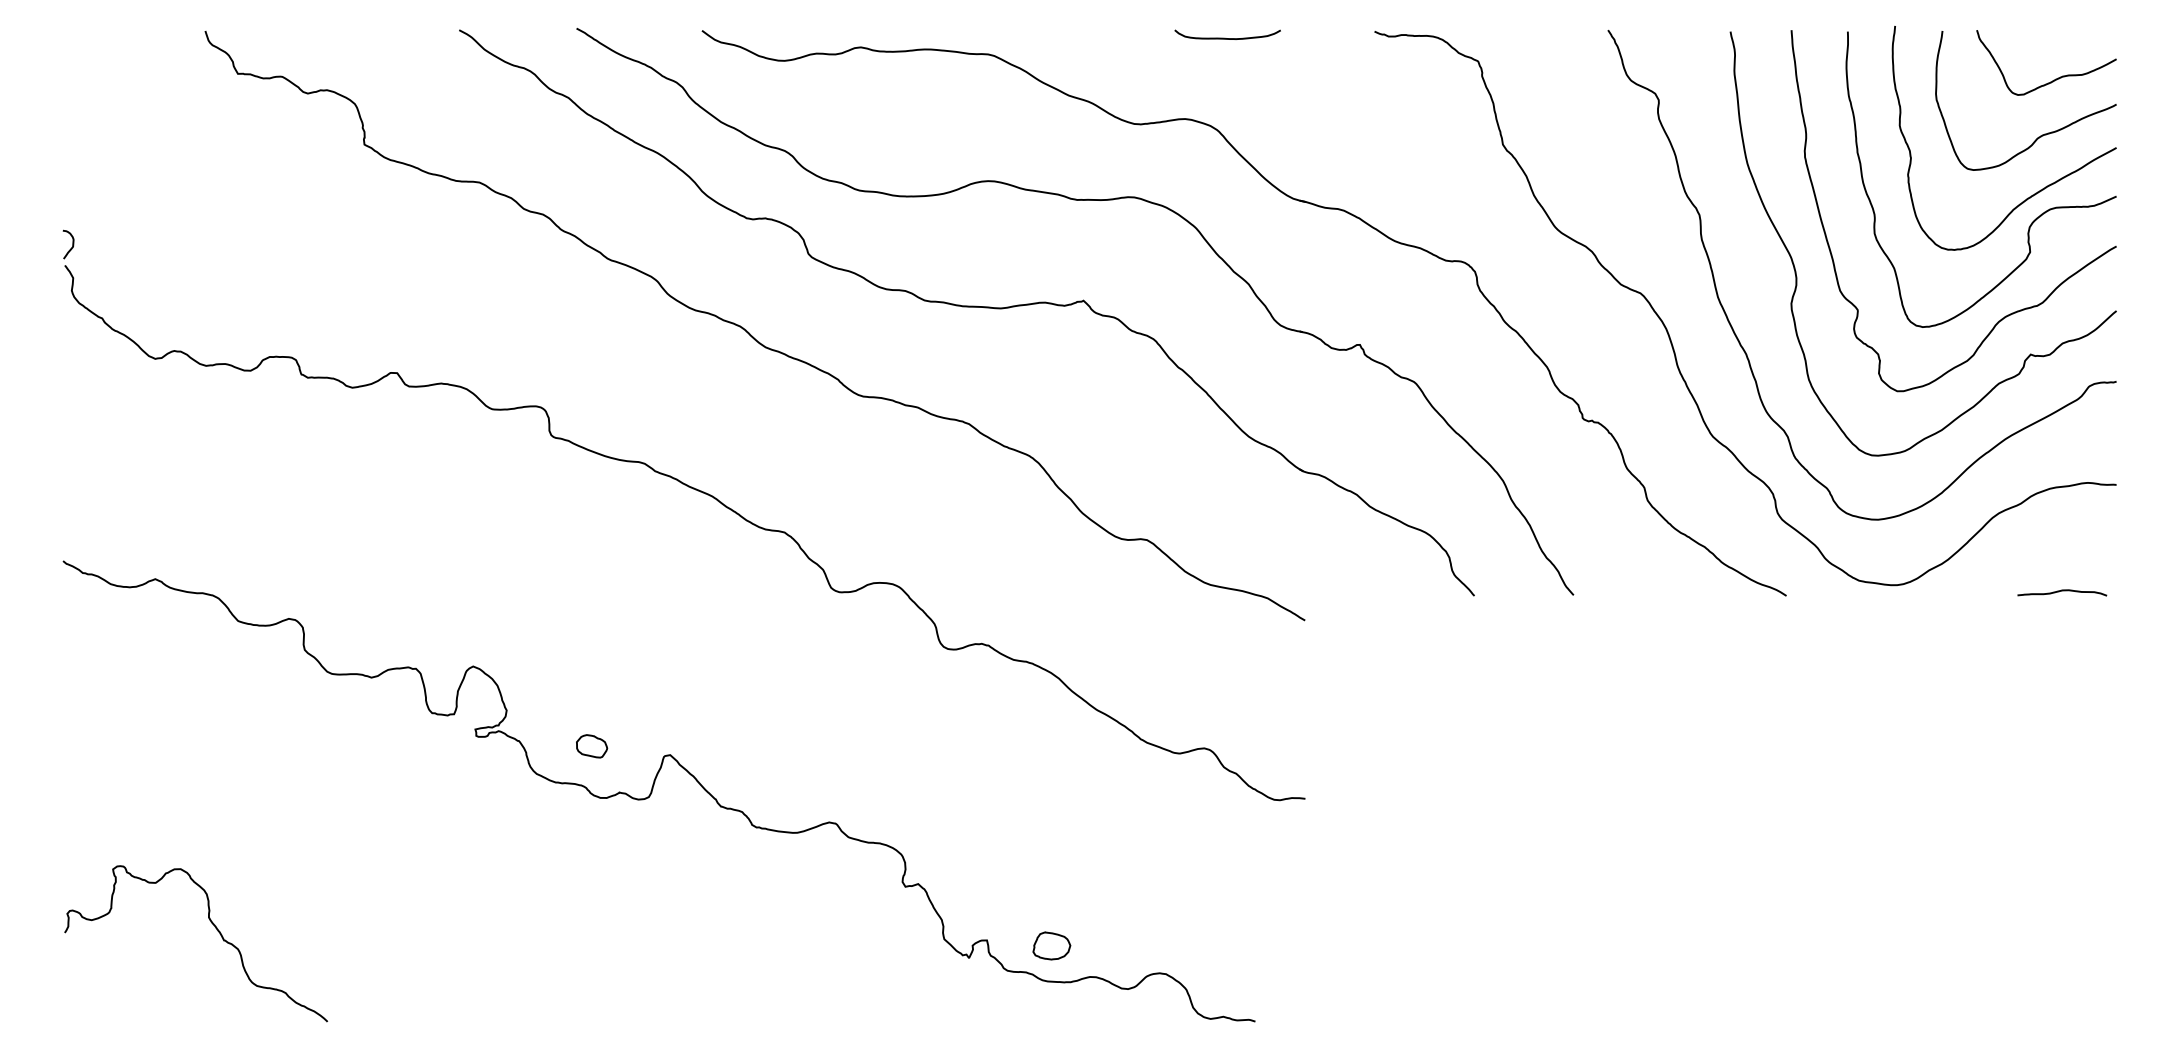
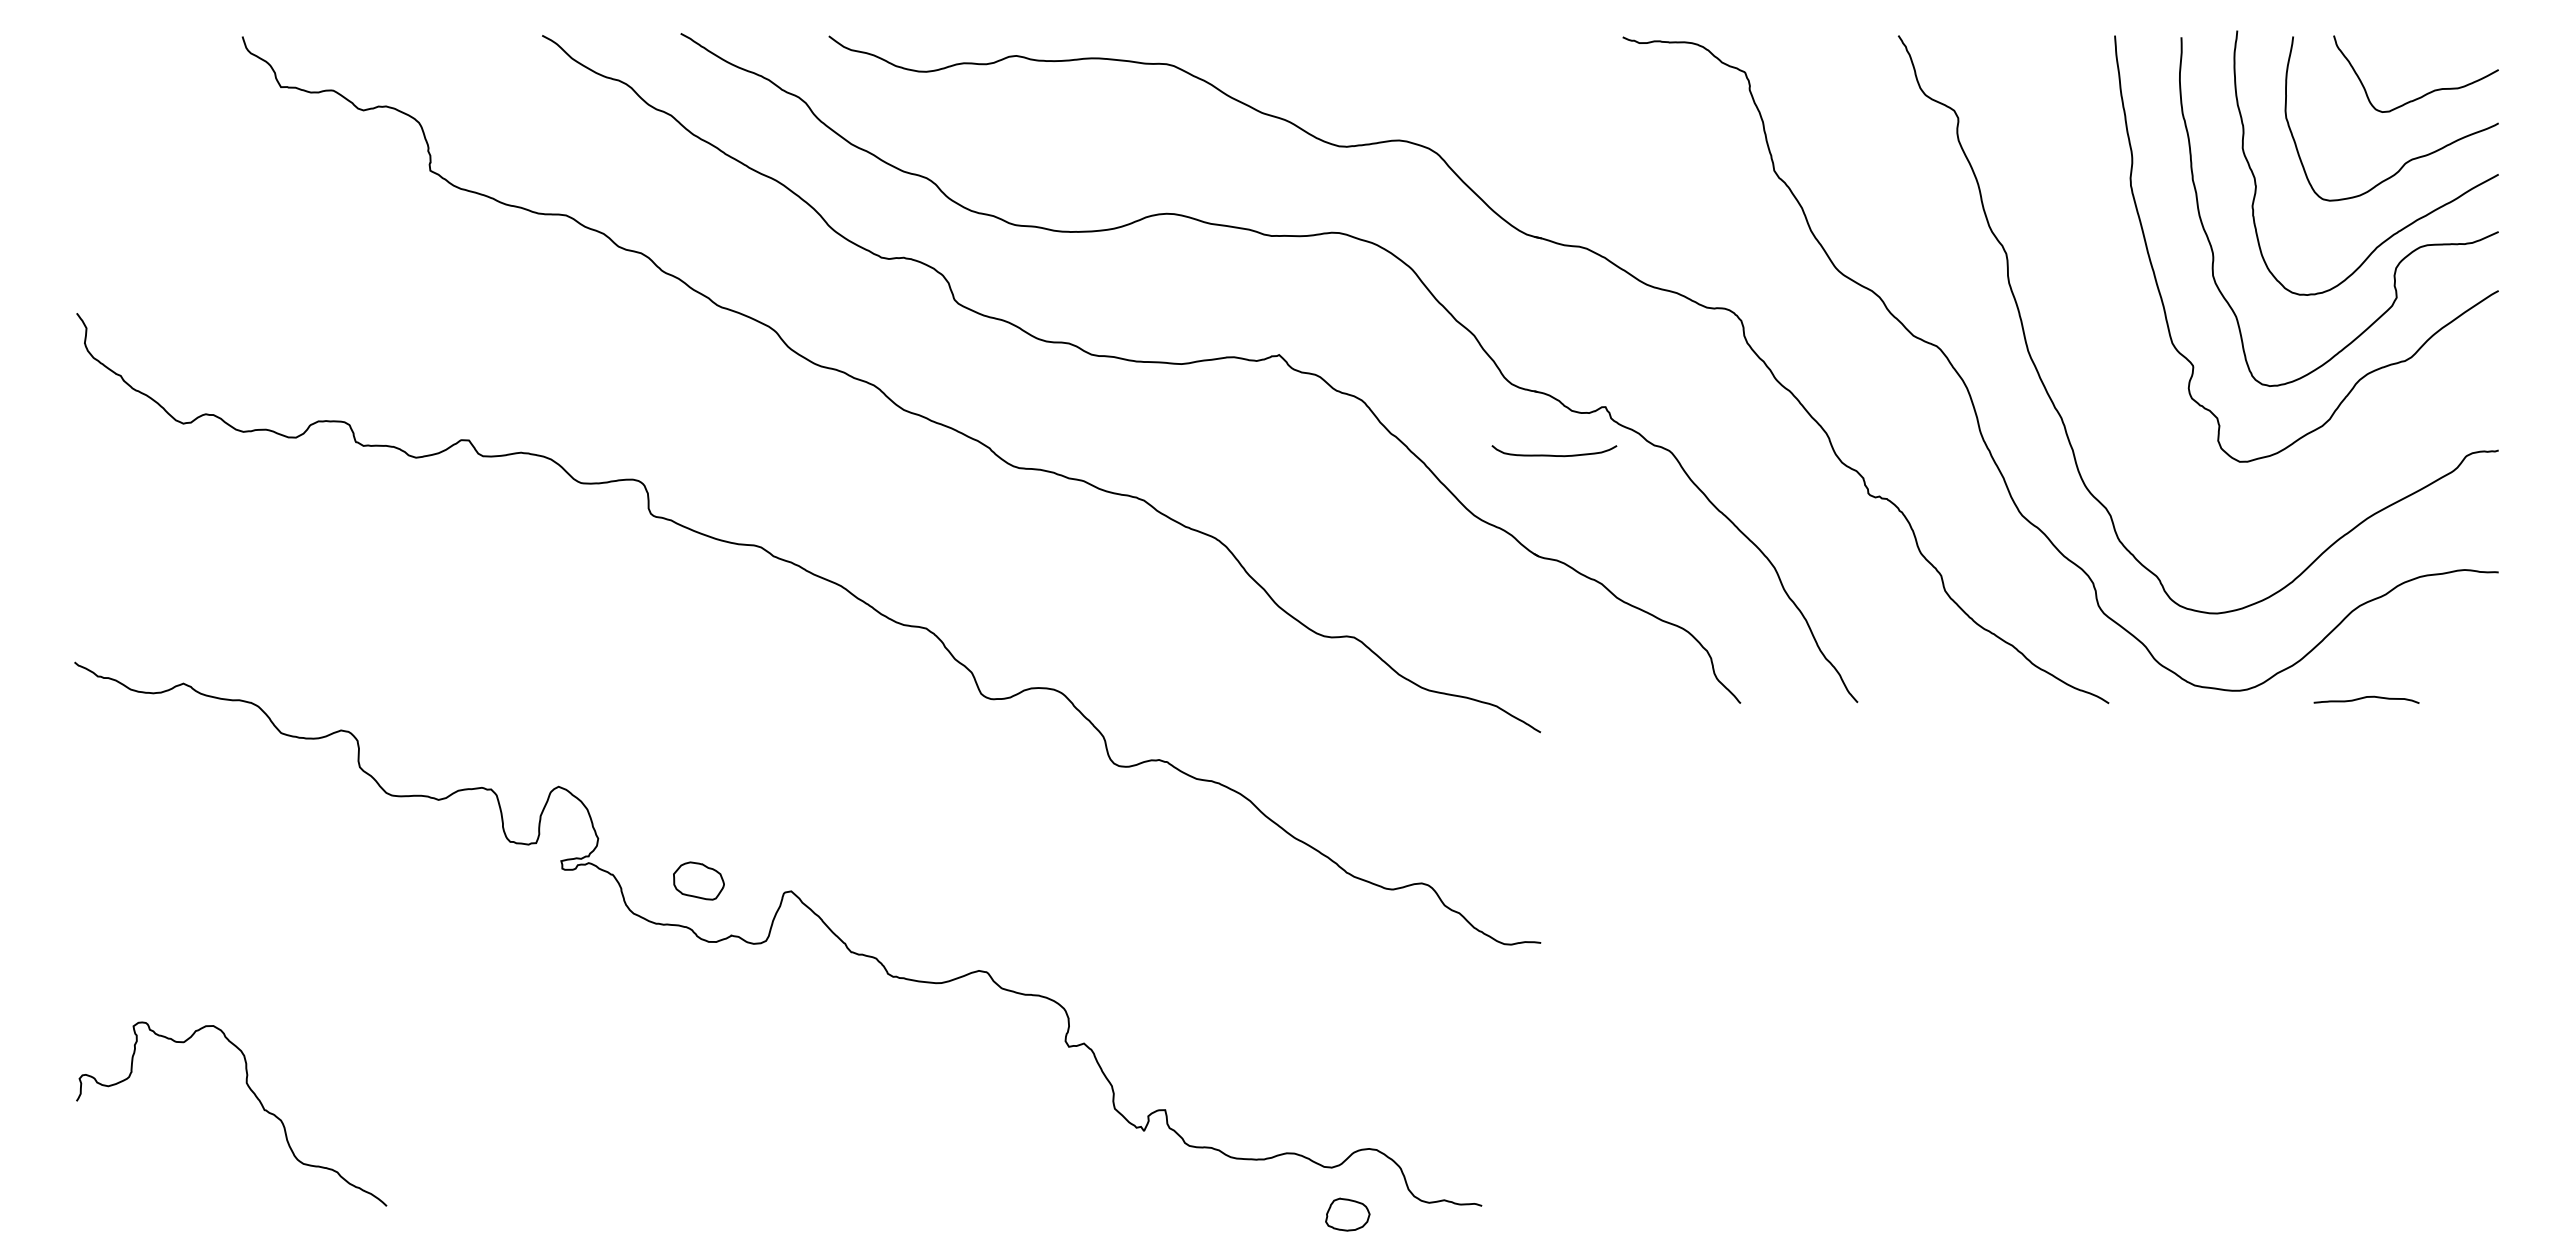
curve: (1227, 38) -> (1554, 455), moved
curve: (72, 244) -> (85, 288), removed
curve: (1796, 270) -> (2120, 319), removed
curve: (2061, 591) -> (2365, 698), moved
part: (591, 745) -> (698, 880), size x1.4
part: (1051, 945) -> (1347, 1214), moved

